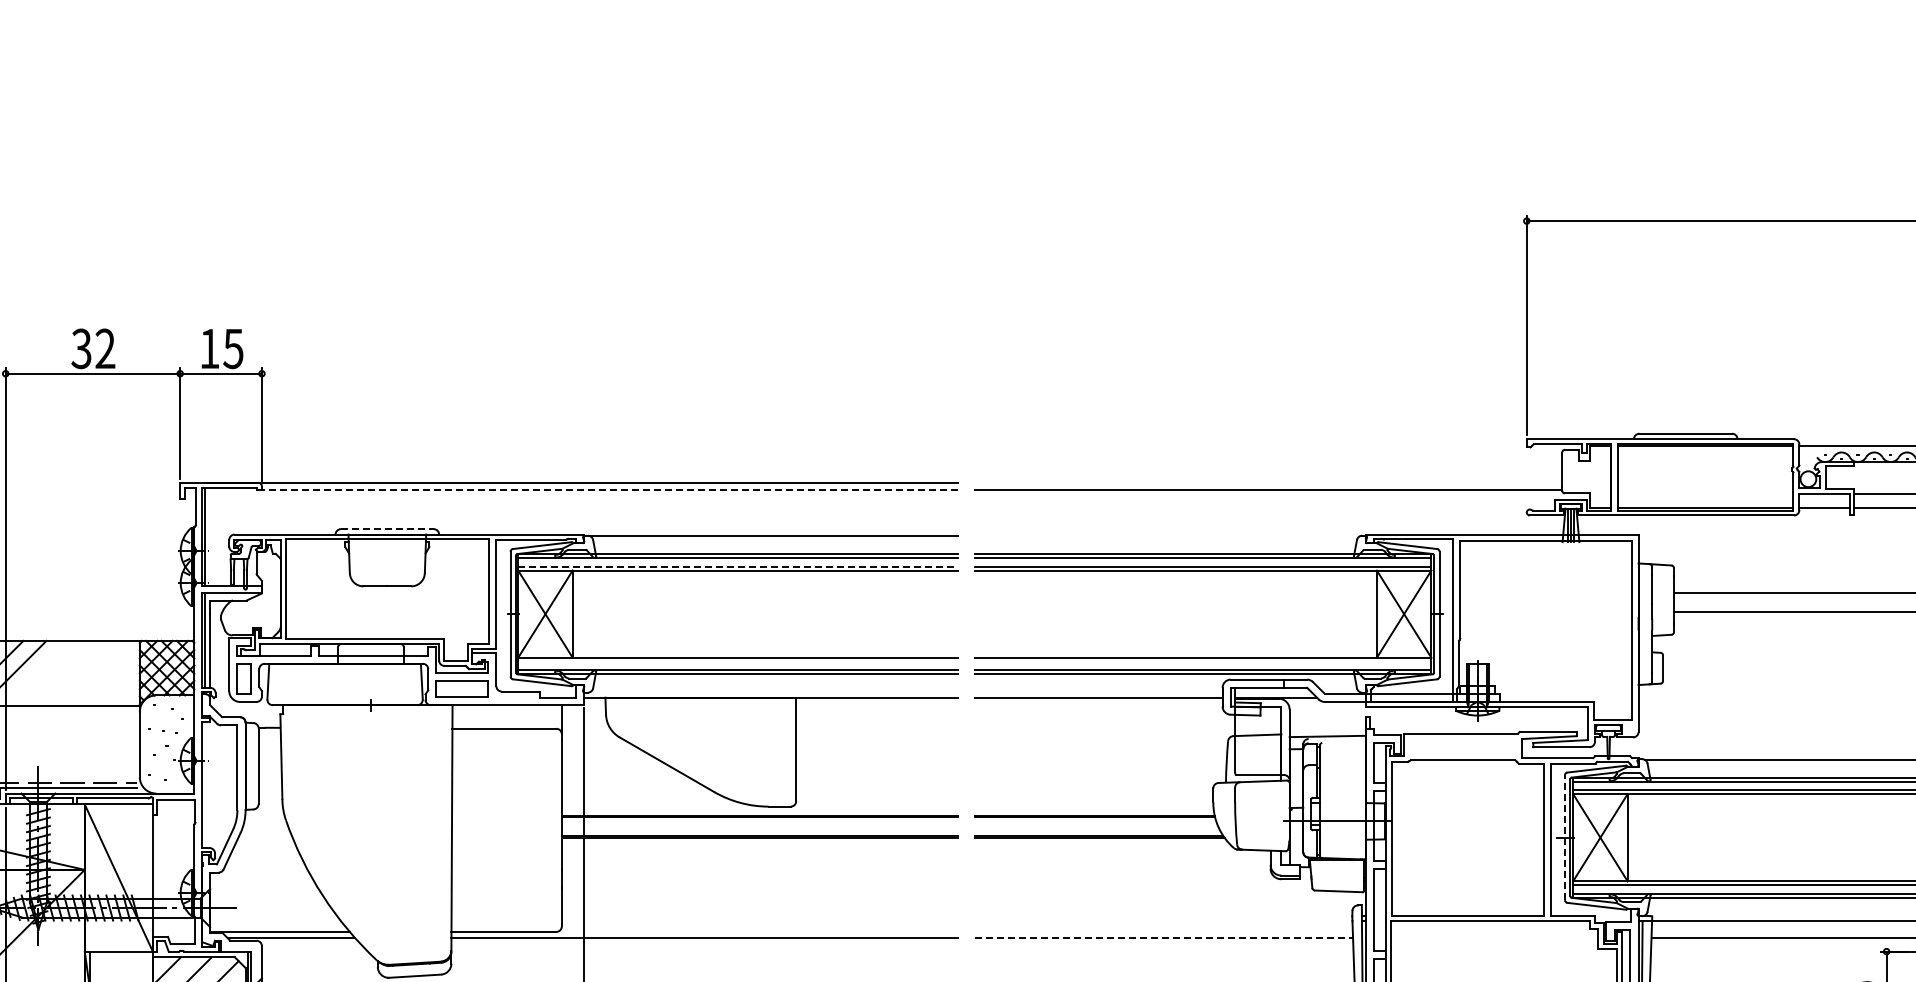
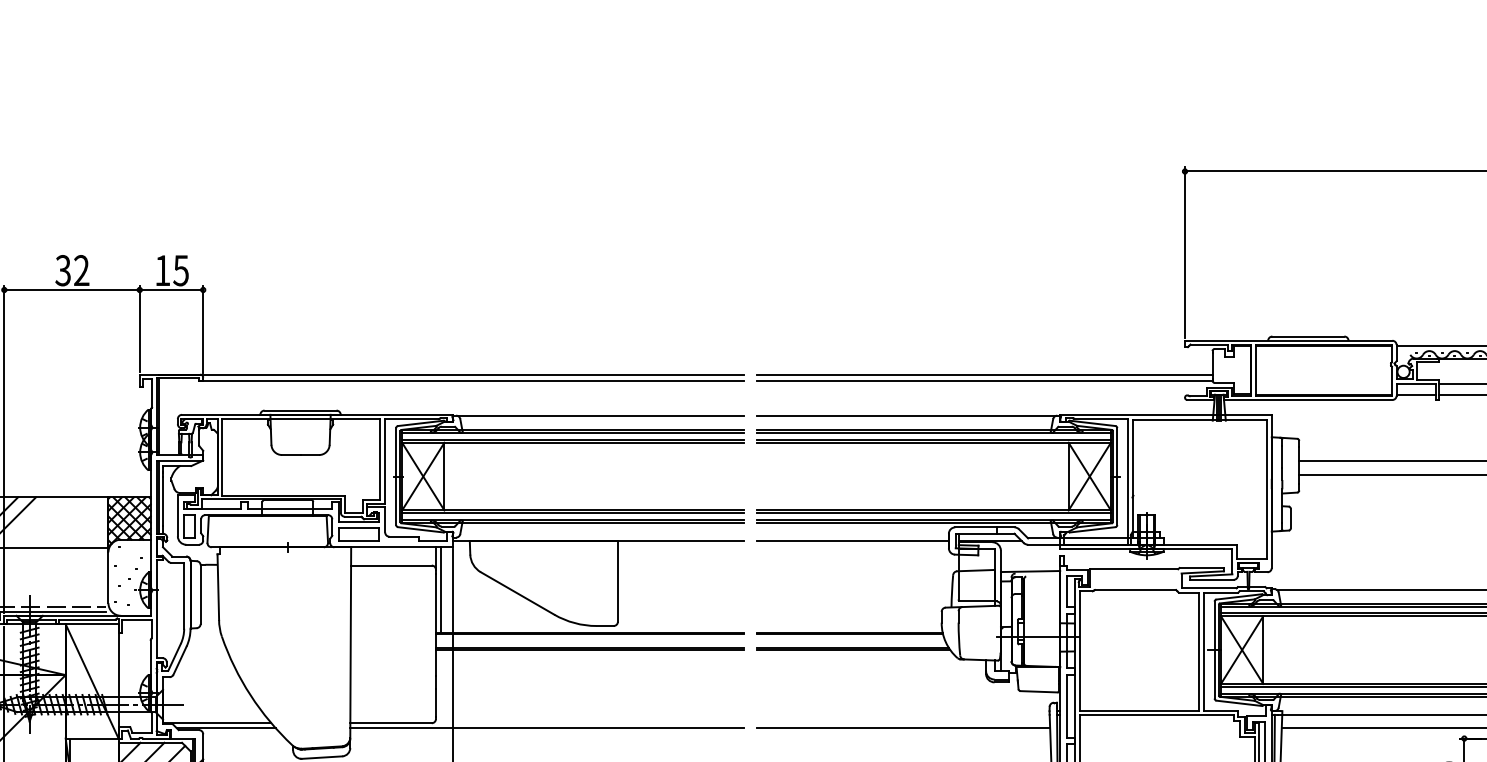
line: (1268, 482) -> (984, 374), added
line: (608, 490) -> (472, 380), dashed -> solid
line: (387, 529) -> (300, 410), dashed -> solid
line: (1166, 536) -> (905, 416), added
line: (738, 566) -> (573, 439), dashed -> solid
line: (738, 661) -> (573, 513), added
line: (1202, 661) -> (933, 513), added
line: (568, 760) -> (441, 590), added
line: (1564, 837) -> (1214, 649), dashed -> solid
line: (1164, 938) -> (903, 728), dashed -> solid

